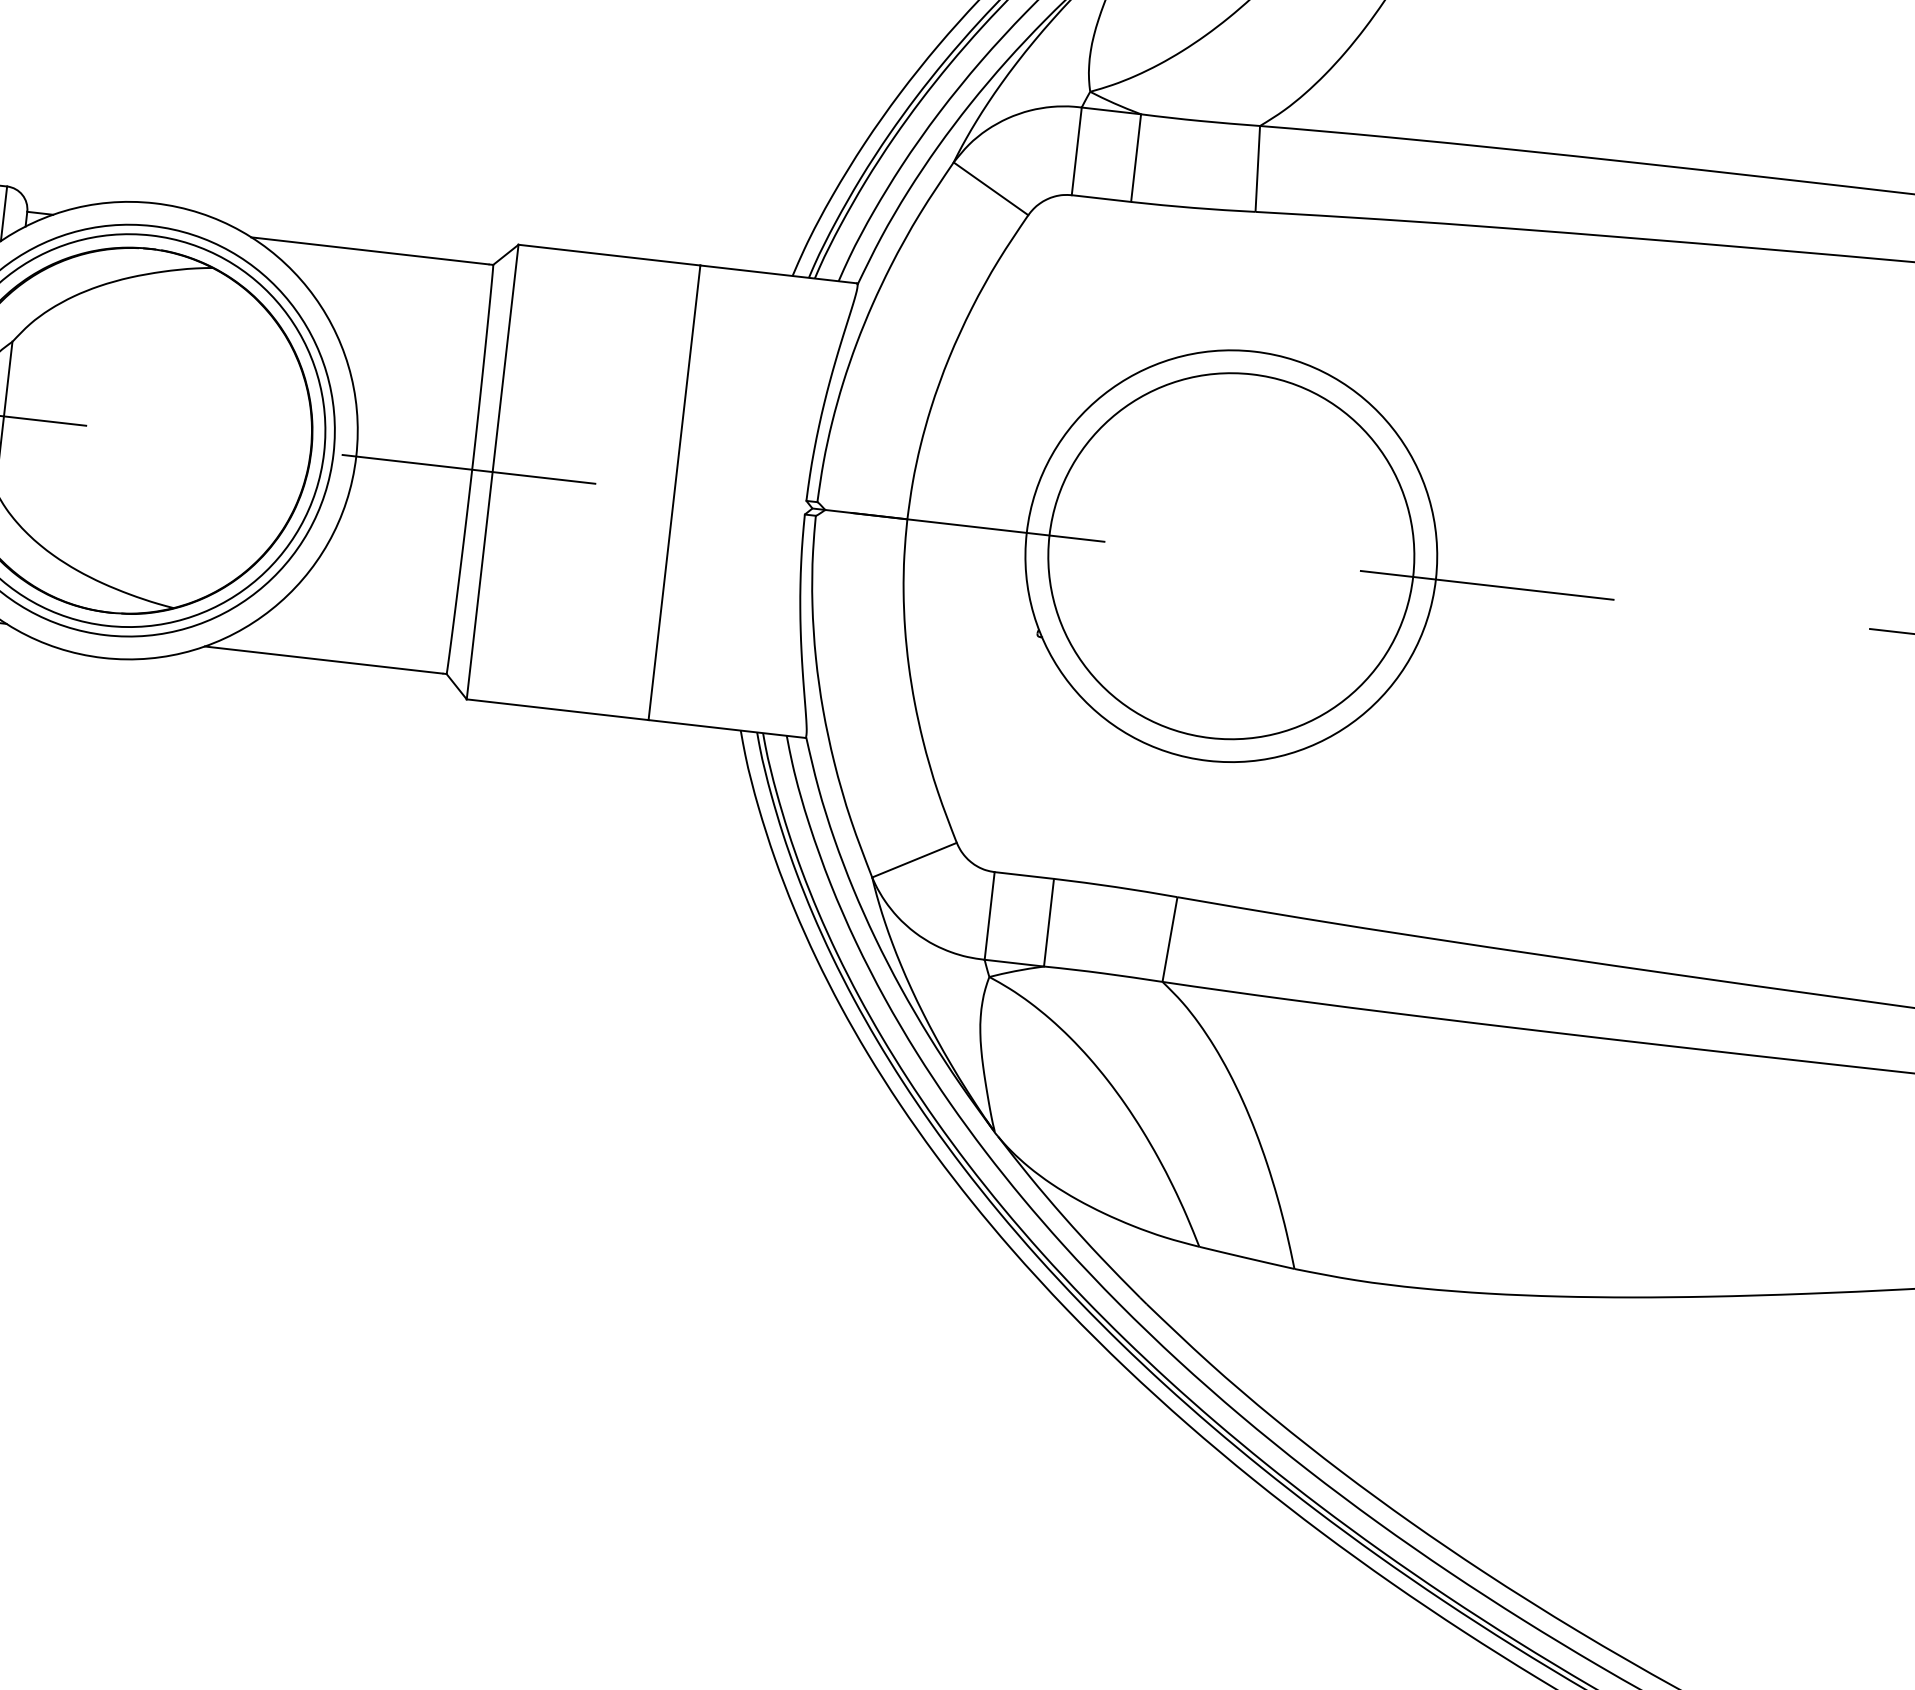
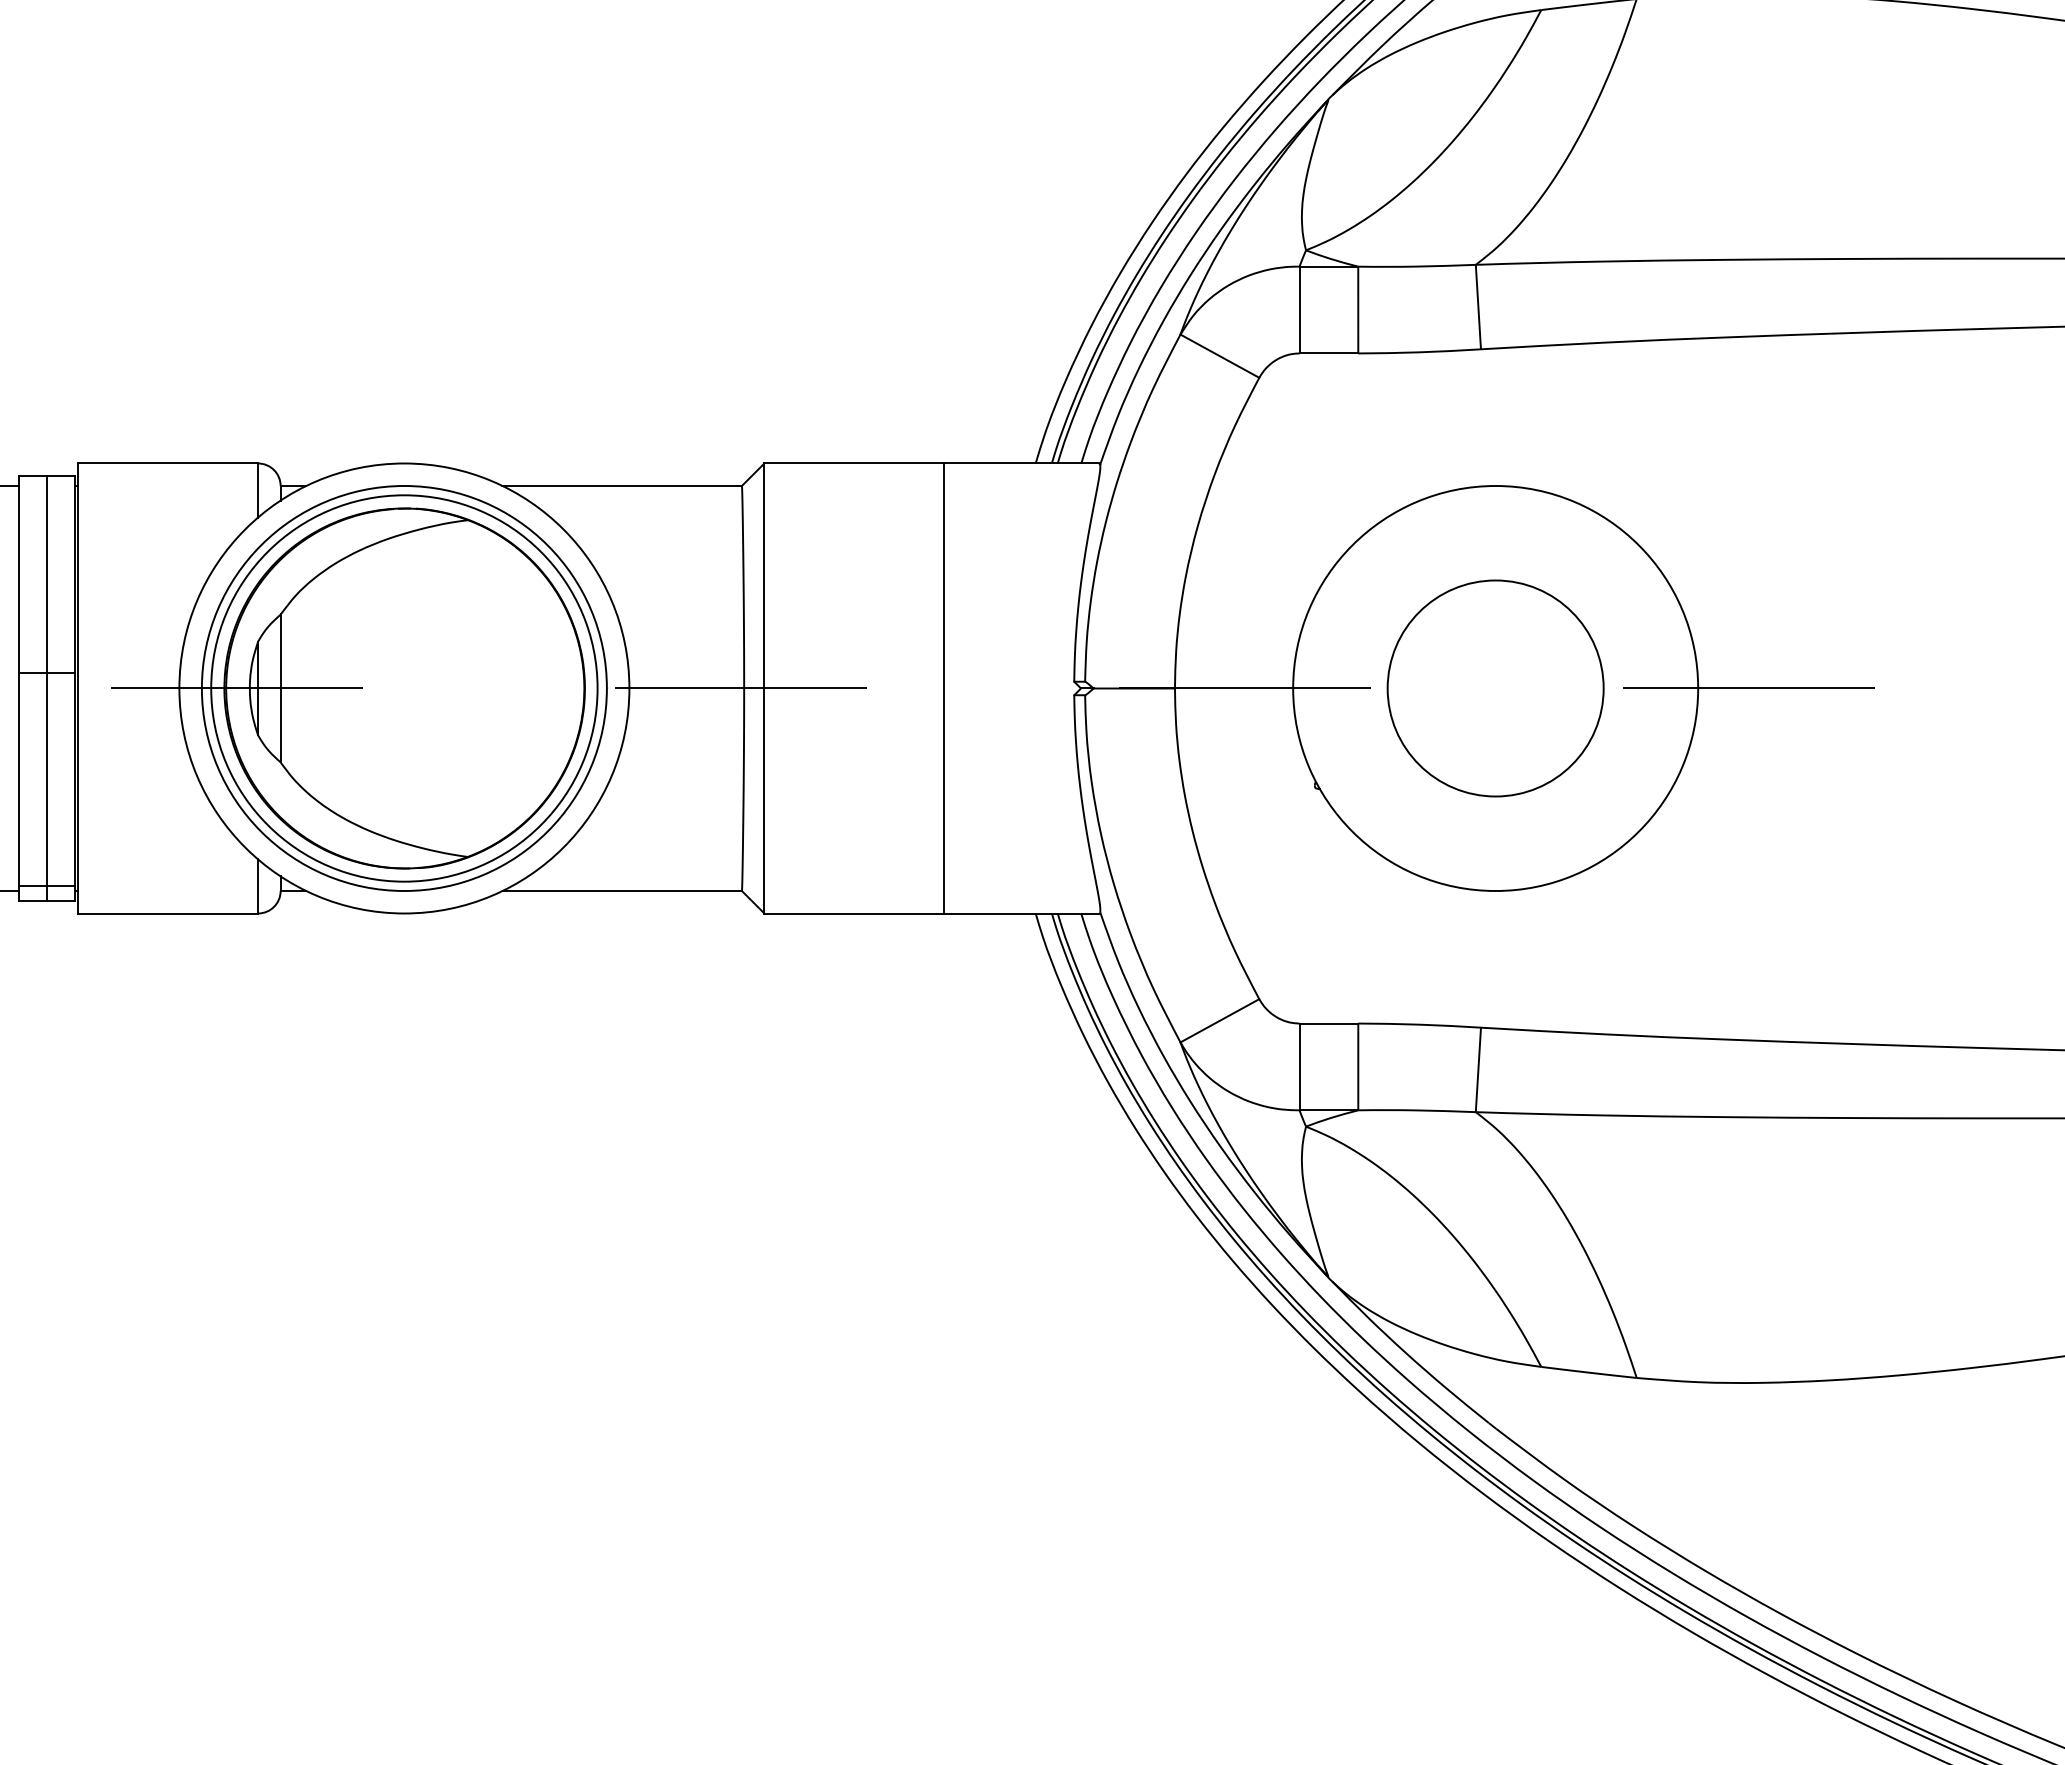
circle: (1231, 556) -> (1495, 688), size x0.6

